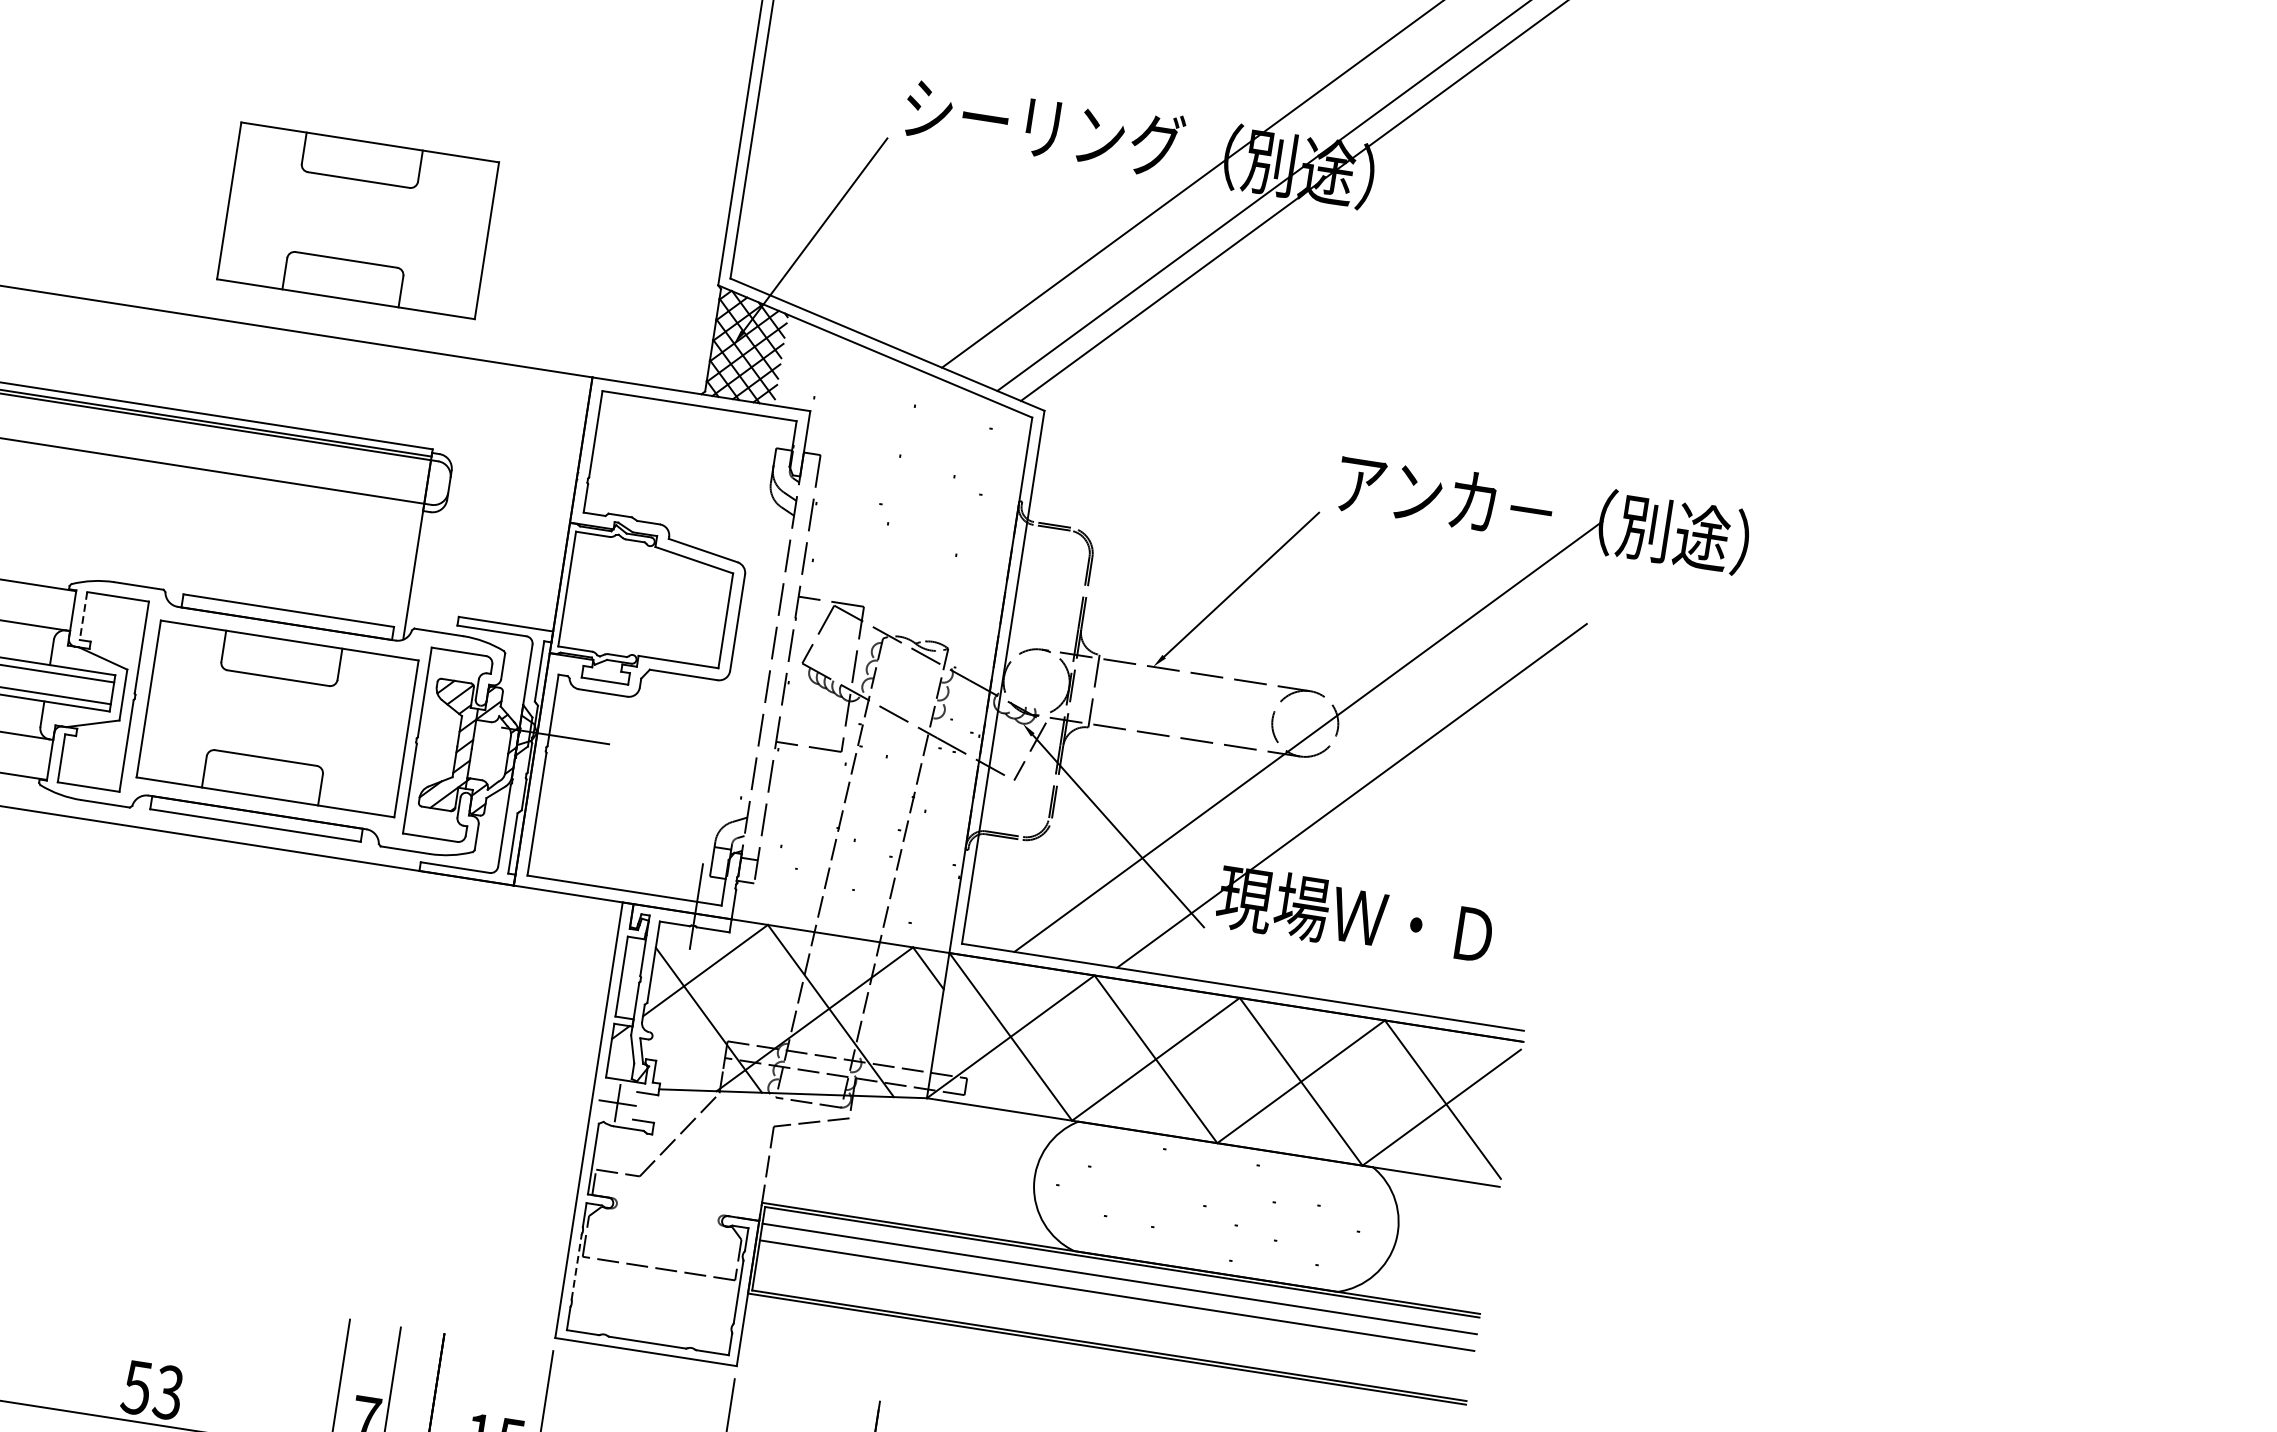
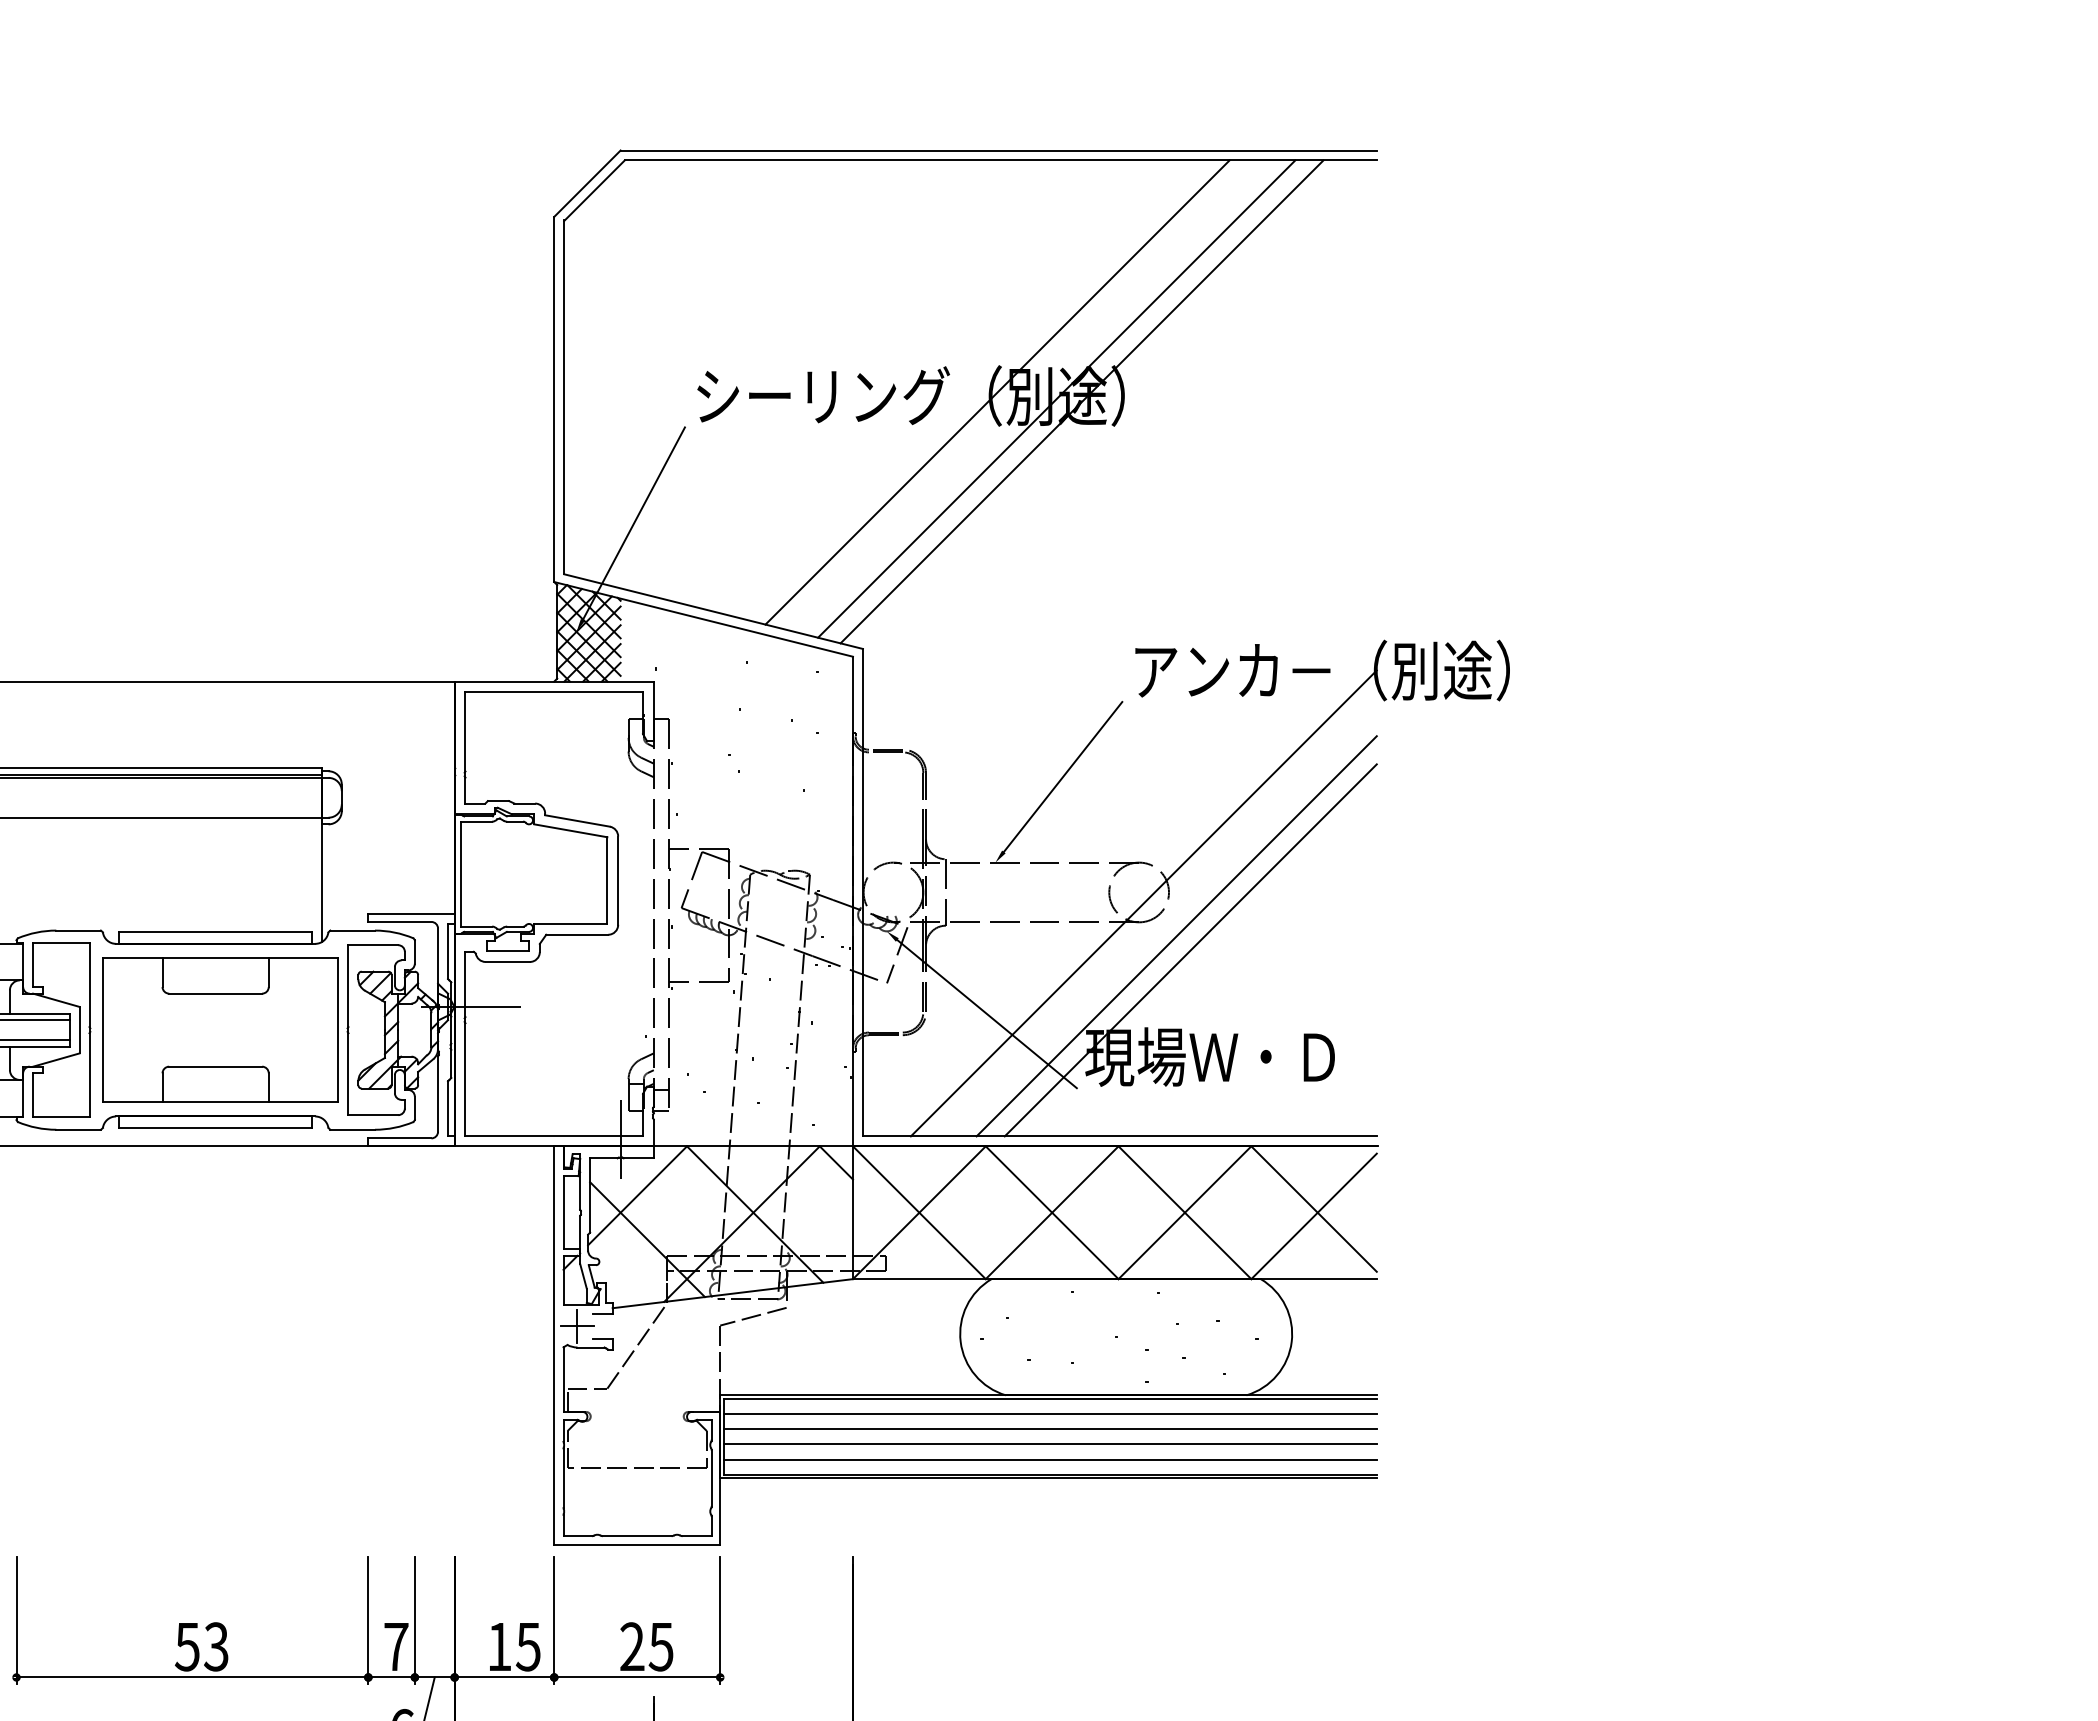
part: (358, 220) -> (223, 573), removed
line: (83, 616) -> (33, 965), dashed -> solid
line: (1338, 778) -> (1176, 936), added
line: (576, 1267) -> (563, 1478), dashed -> solid
line: (1113, 1312) -> (1049, 1444), added
line: (1111, 1328) -> (1049, 1459), added

